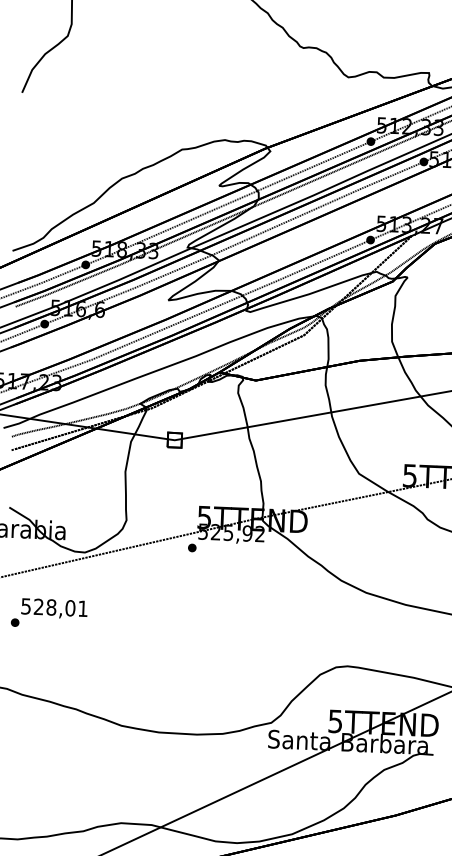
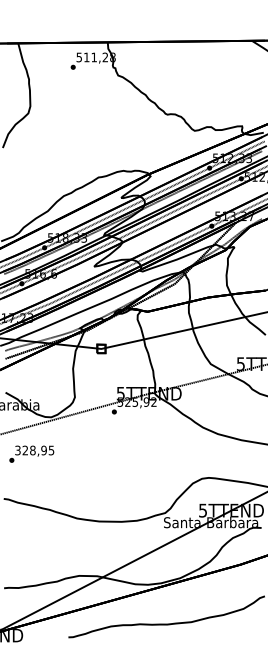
text: (54, 607) -> (34, 450), 528,01 -> 328,95

